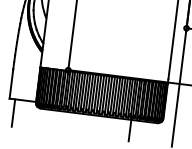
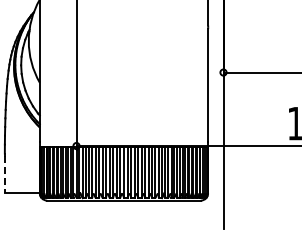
line: (11, 84) -> (4, 174), solid -> dashed
line: (13, 112) -> (12, 210), removed
line: (129, 130) -> (166, 214), removed

